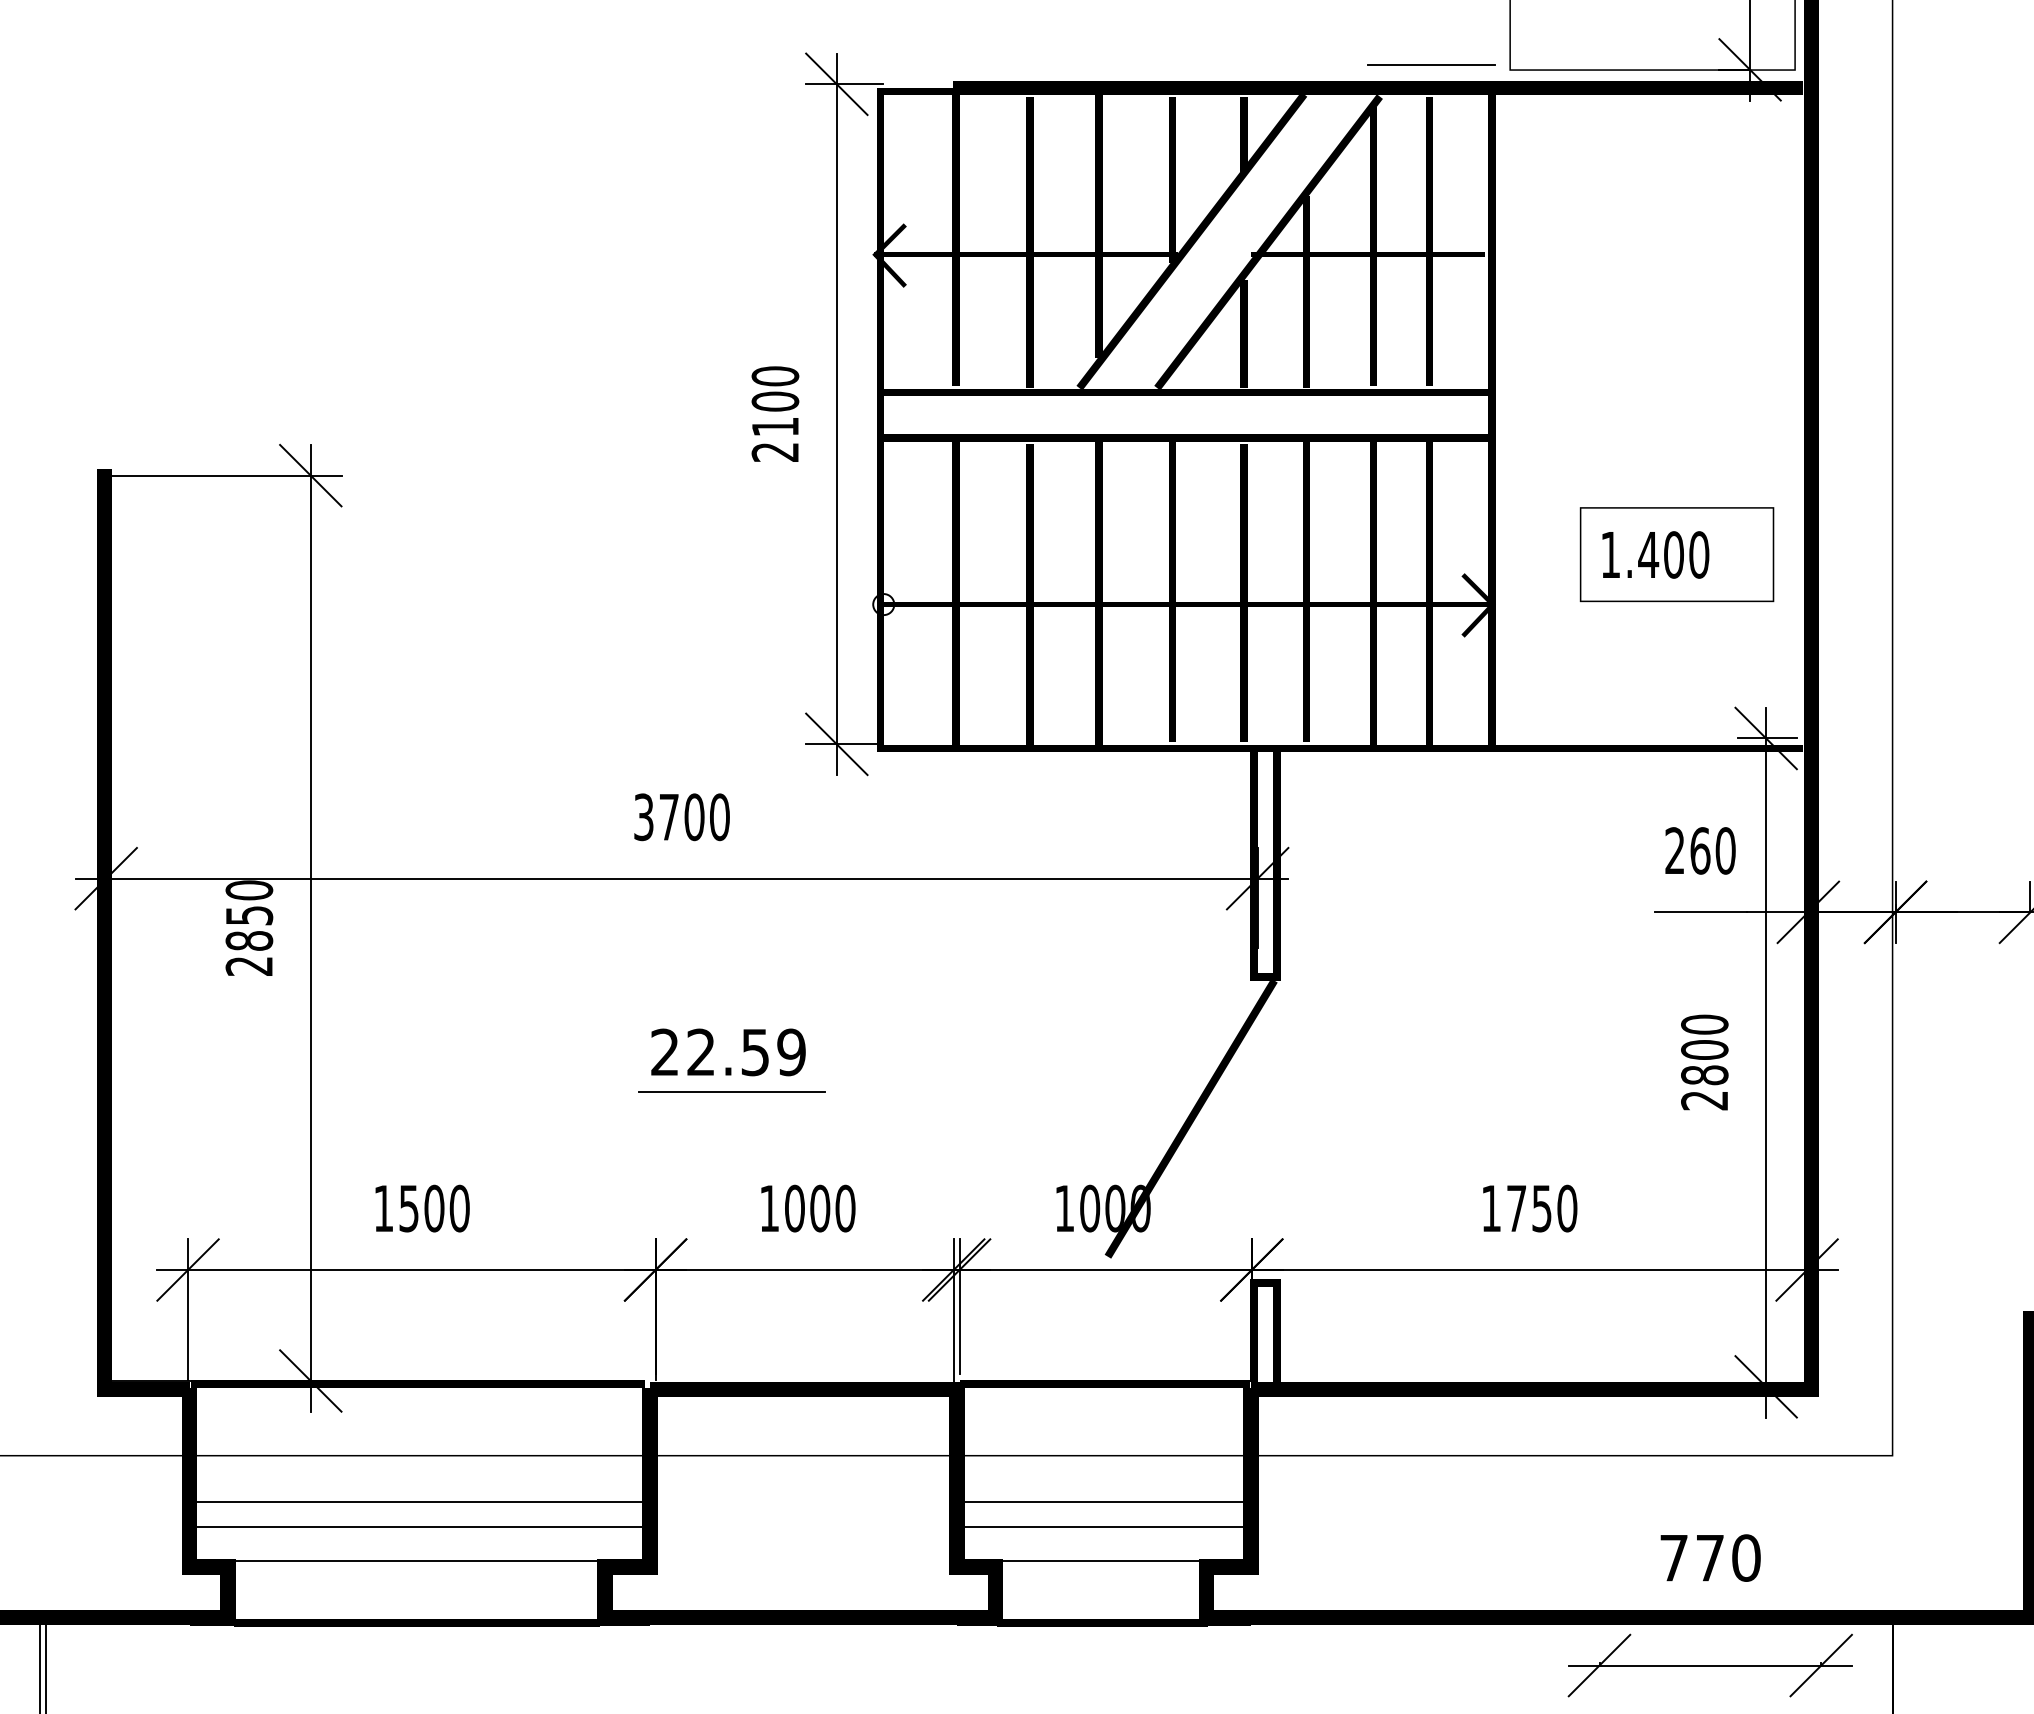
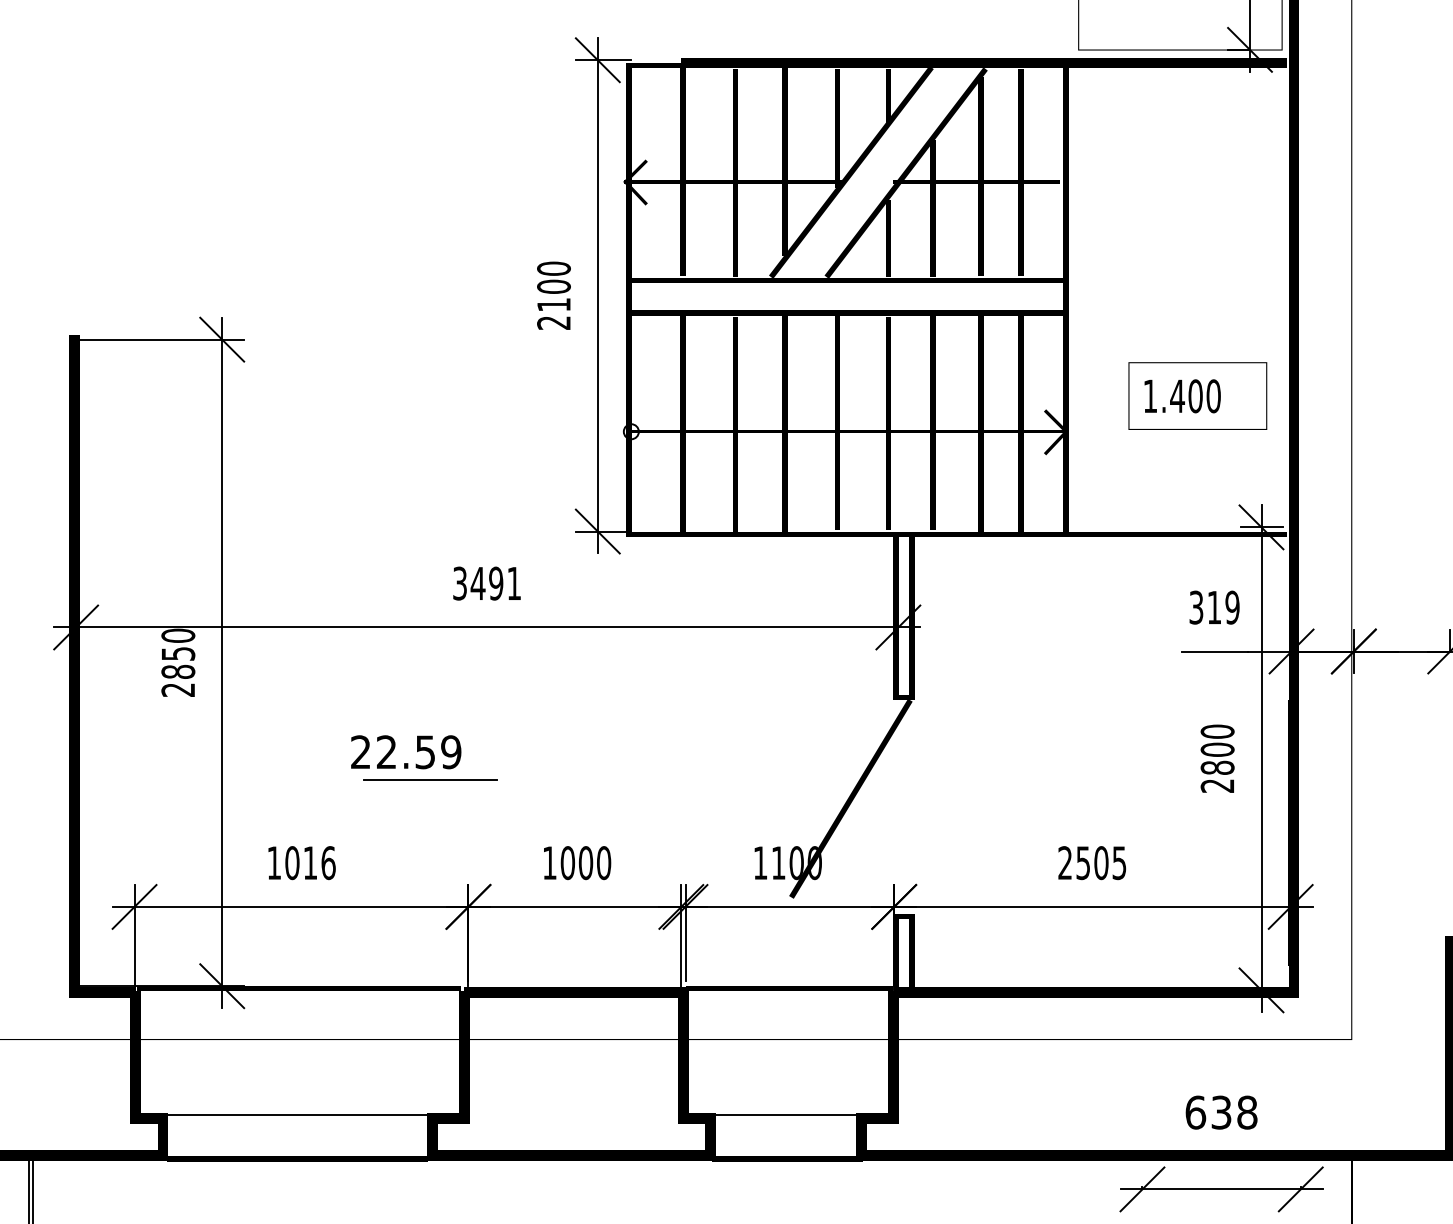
line: (1430, 65) -> (1021, 46), removed
text: (693, 817) -> (495, 583), 3700 -> 3491
text: (1700, 850) -> (1214, 607), 260 -> 319
text: (728, 1052) -> (406, 752), moved
line: (731, 1091) -> (429, 779), moved
text: (434, 1208) -> (310, 863), 1500 -> 1016
text: (1090, 1208) -> (778, 863), 1000 -> 1100
text: (1529, 1208) -> (1092, 863), 1750 -> 2505
line: (416, 1501) -> (297, 1072), removed
line: (1103, 1501) -> (788, 1072), removed
line: (421, 1527) -> (301, 1090), removed
line: (1107, 1527) -> (791, 1090), removed
text: (1710, 1557) -> (1221, 1112), 770 -> 638

